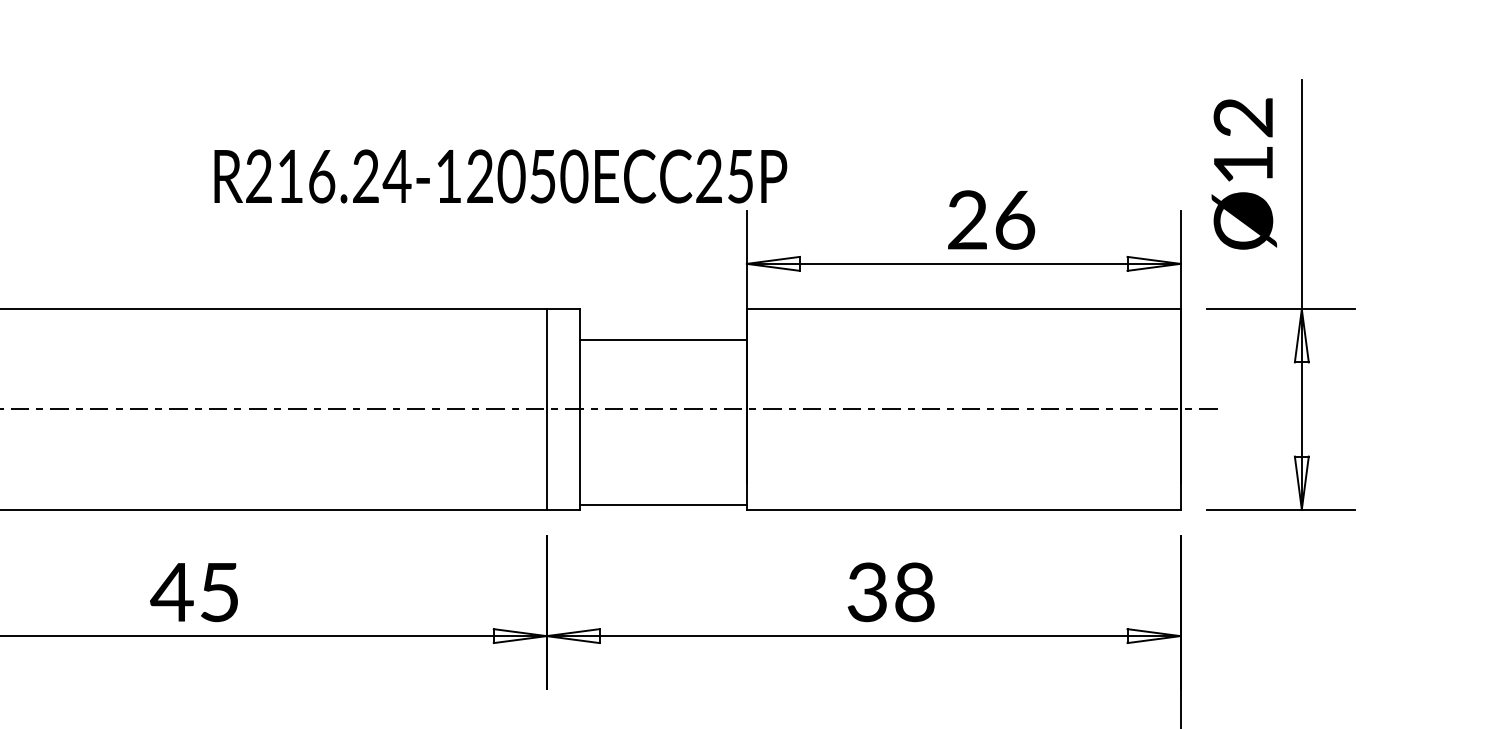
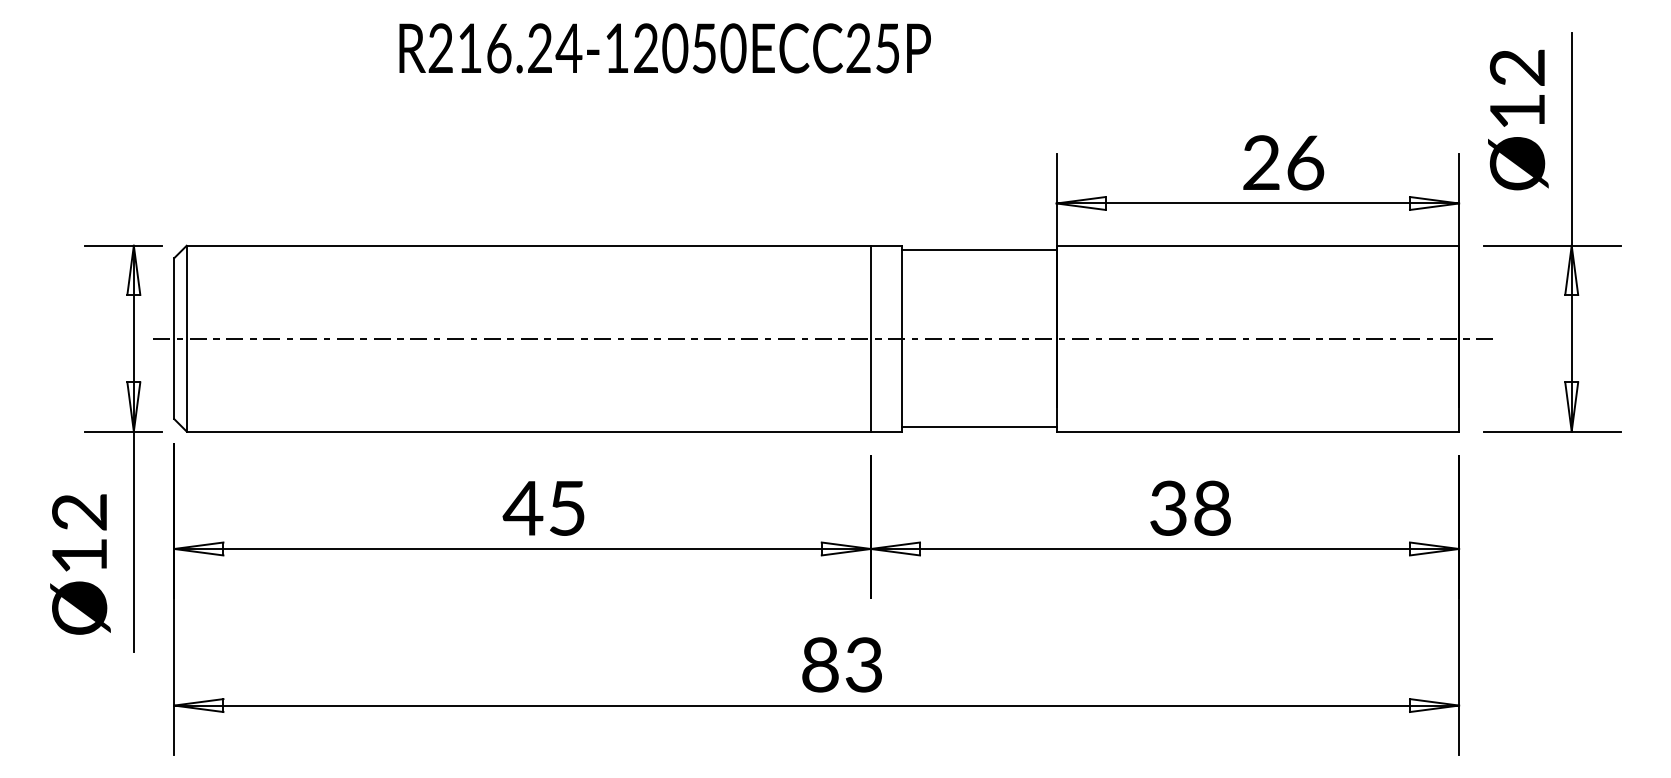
text: (500, 176) -> (664, 48), moved
line: (662, 340) -> (978, 250), moved

